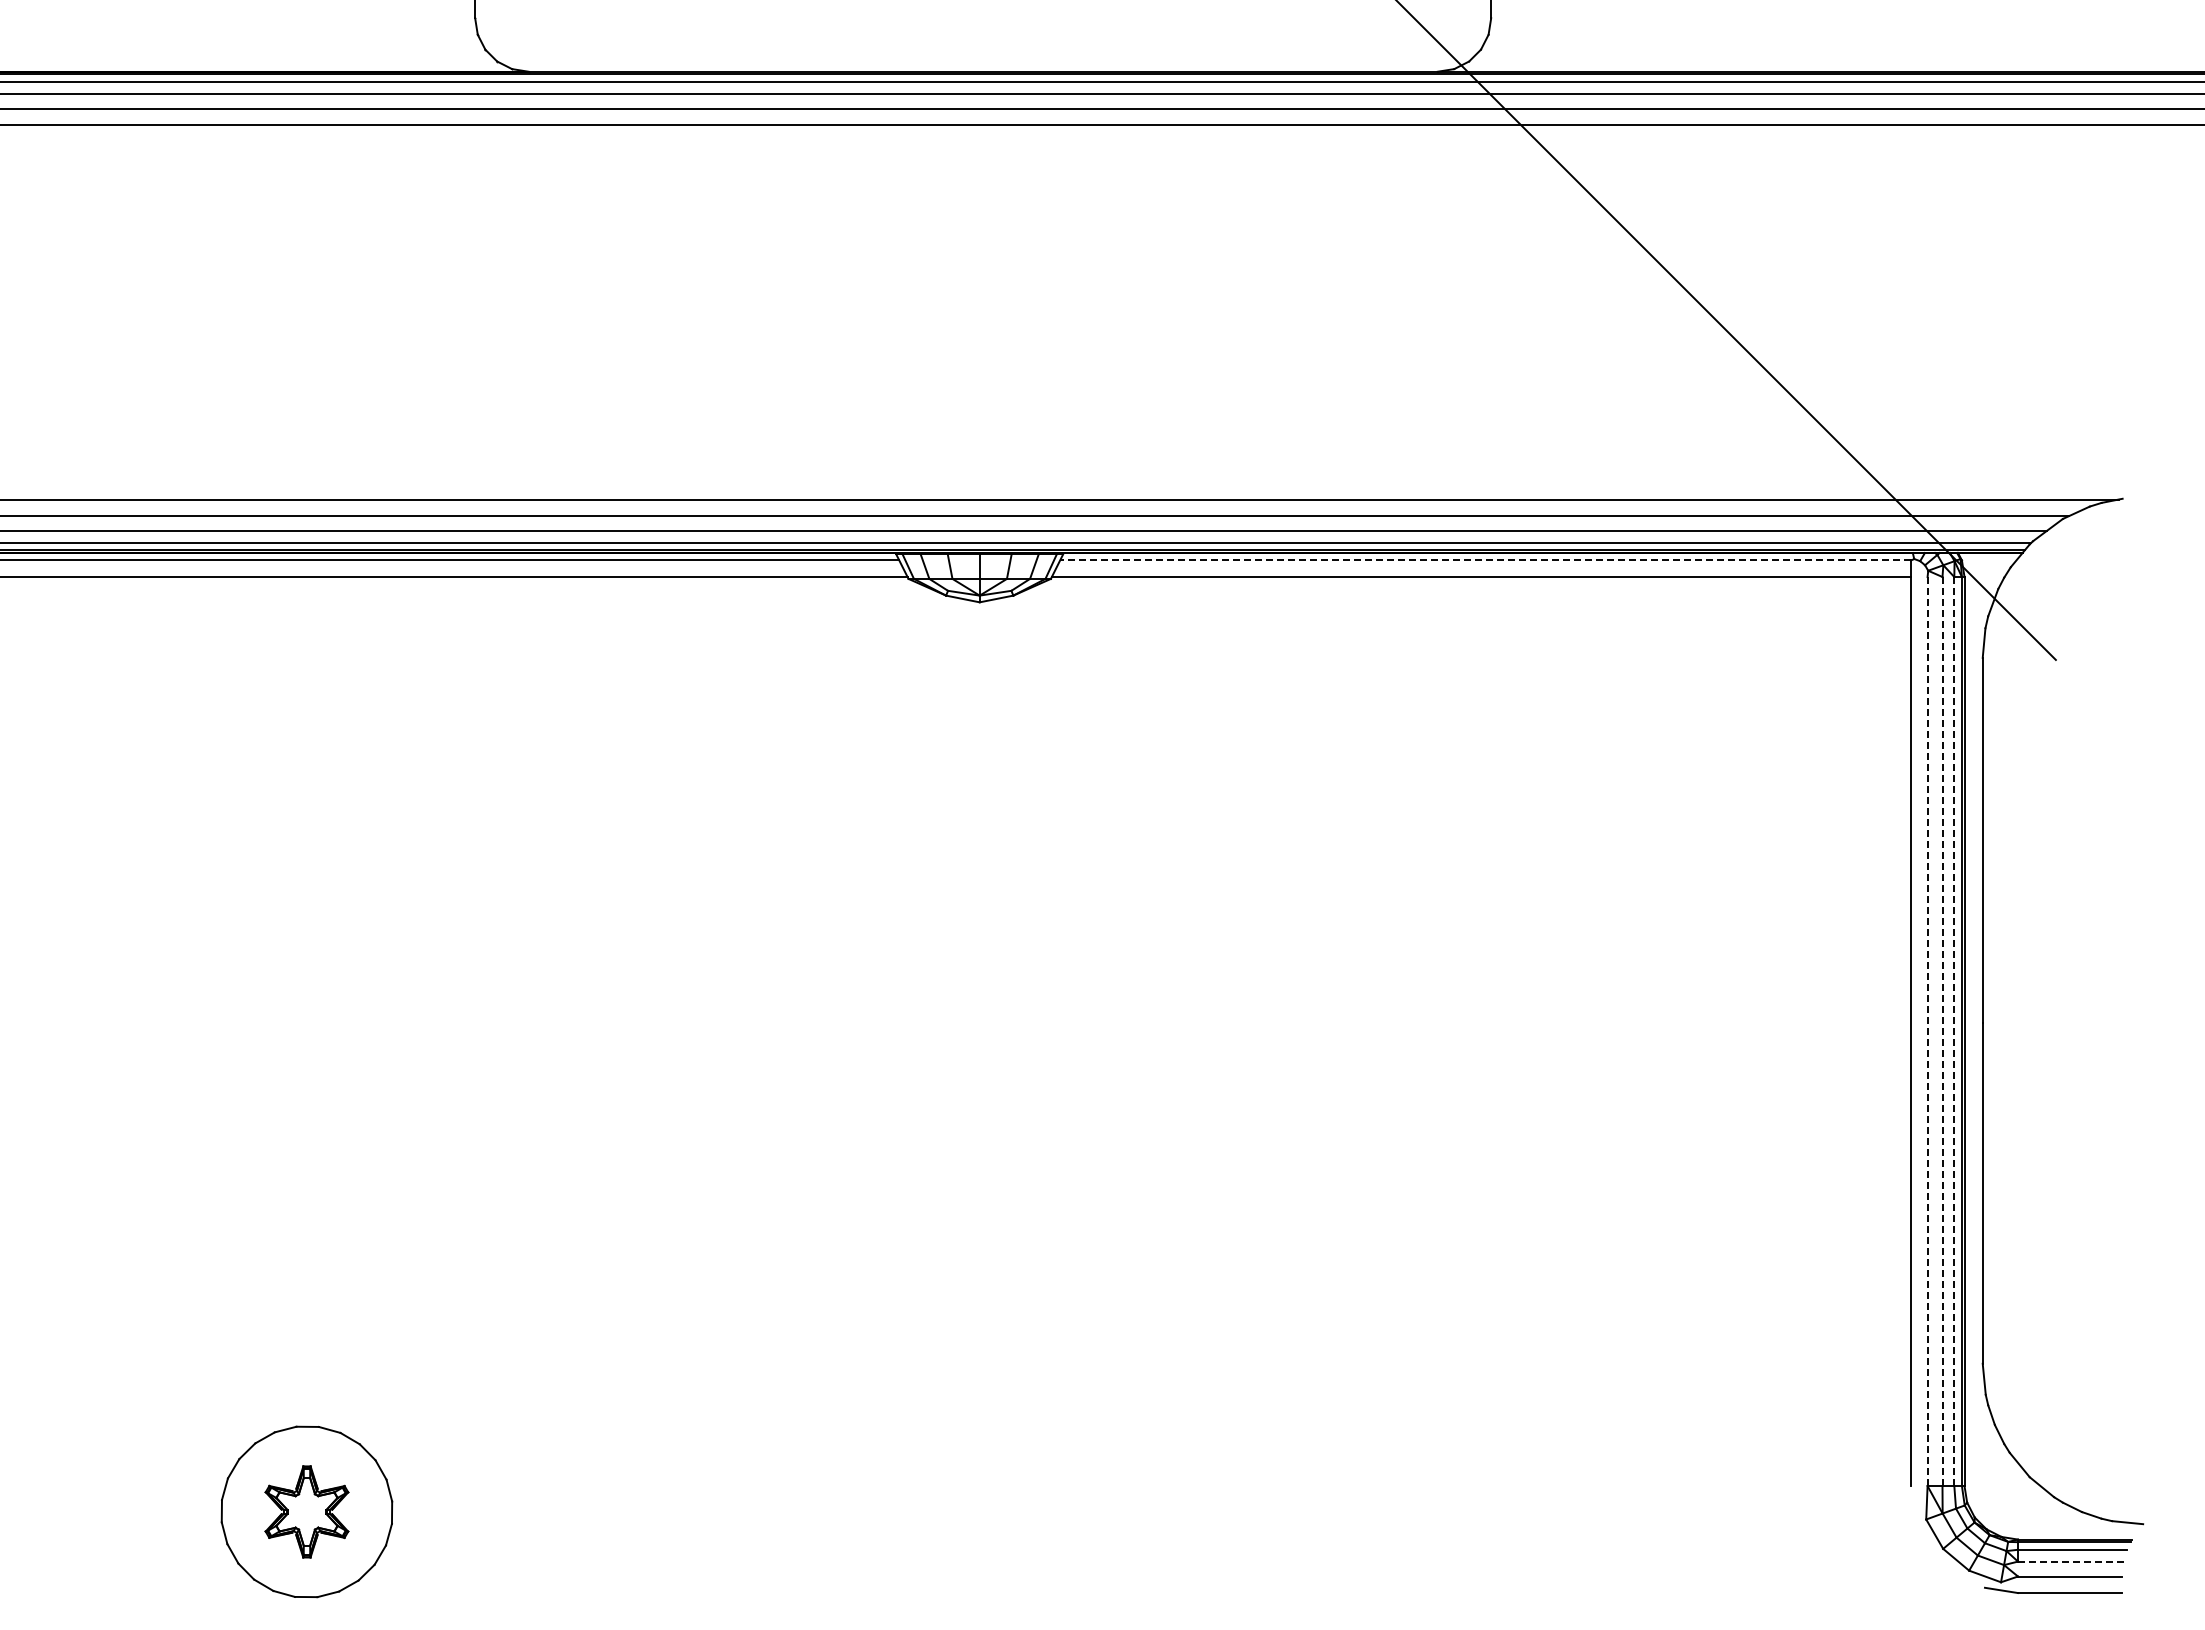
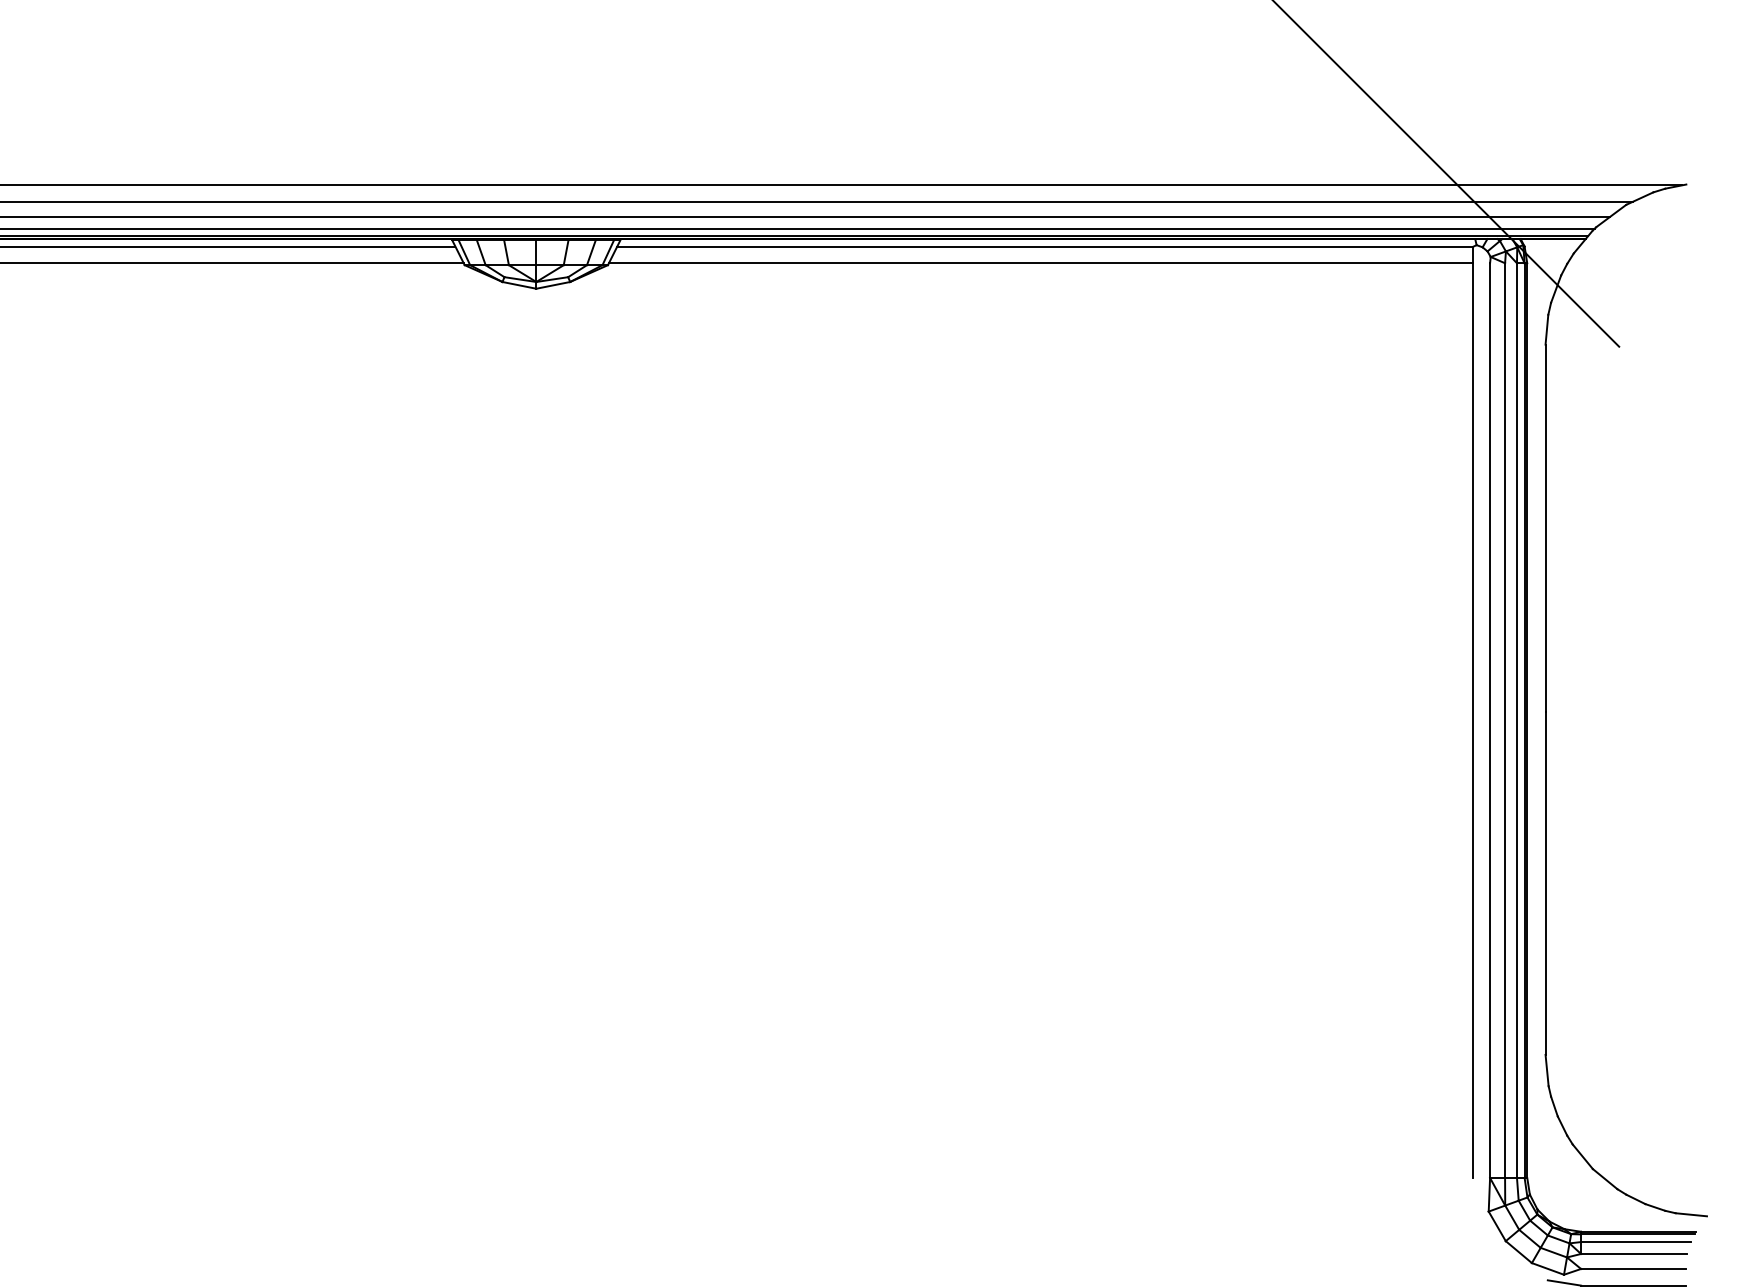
line: (1485, 560) -> (1045, 246), dashed -> solid
line: (1927, 1031) -> (1489, 720), dashed -> solid
line: (1942, 1031) -> (1505, 720), dashed -> solid
line: (1954, 1031) -> (1517, 720), dashed -> solid
line: (2070, 1561) -> (1633, 1253), dashed -> solid

